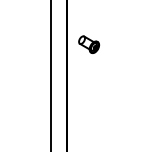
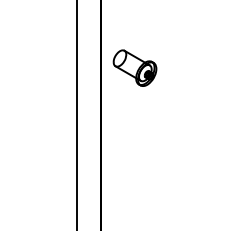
part: (89, 44) -> (135, 67), size x1.4

